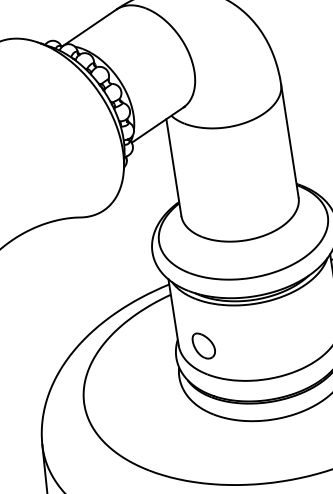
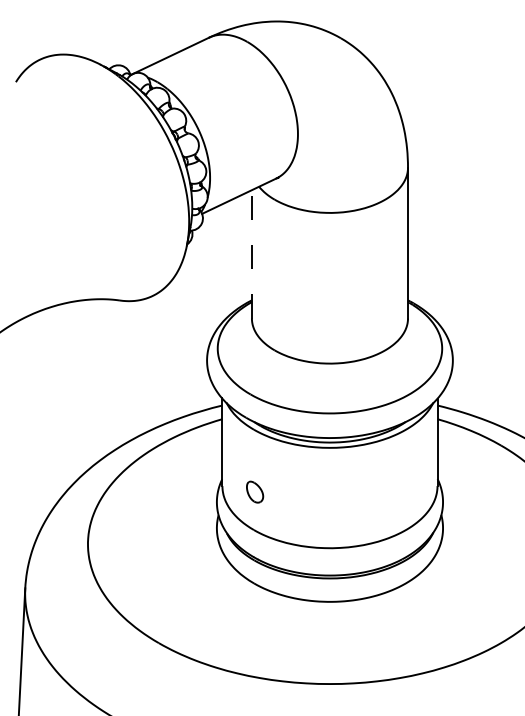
line: (173, 166) -> (251, 253), solid -> dashed
part: (203, 345) -> (254, 491), size x0.6

